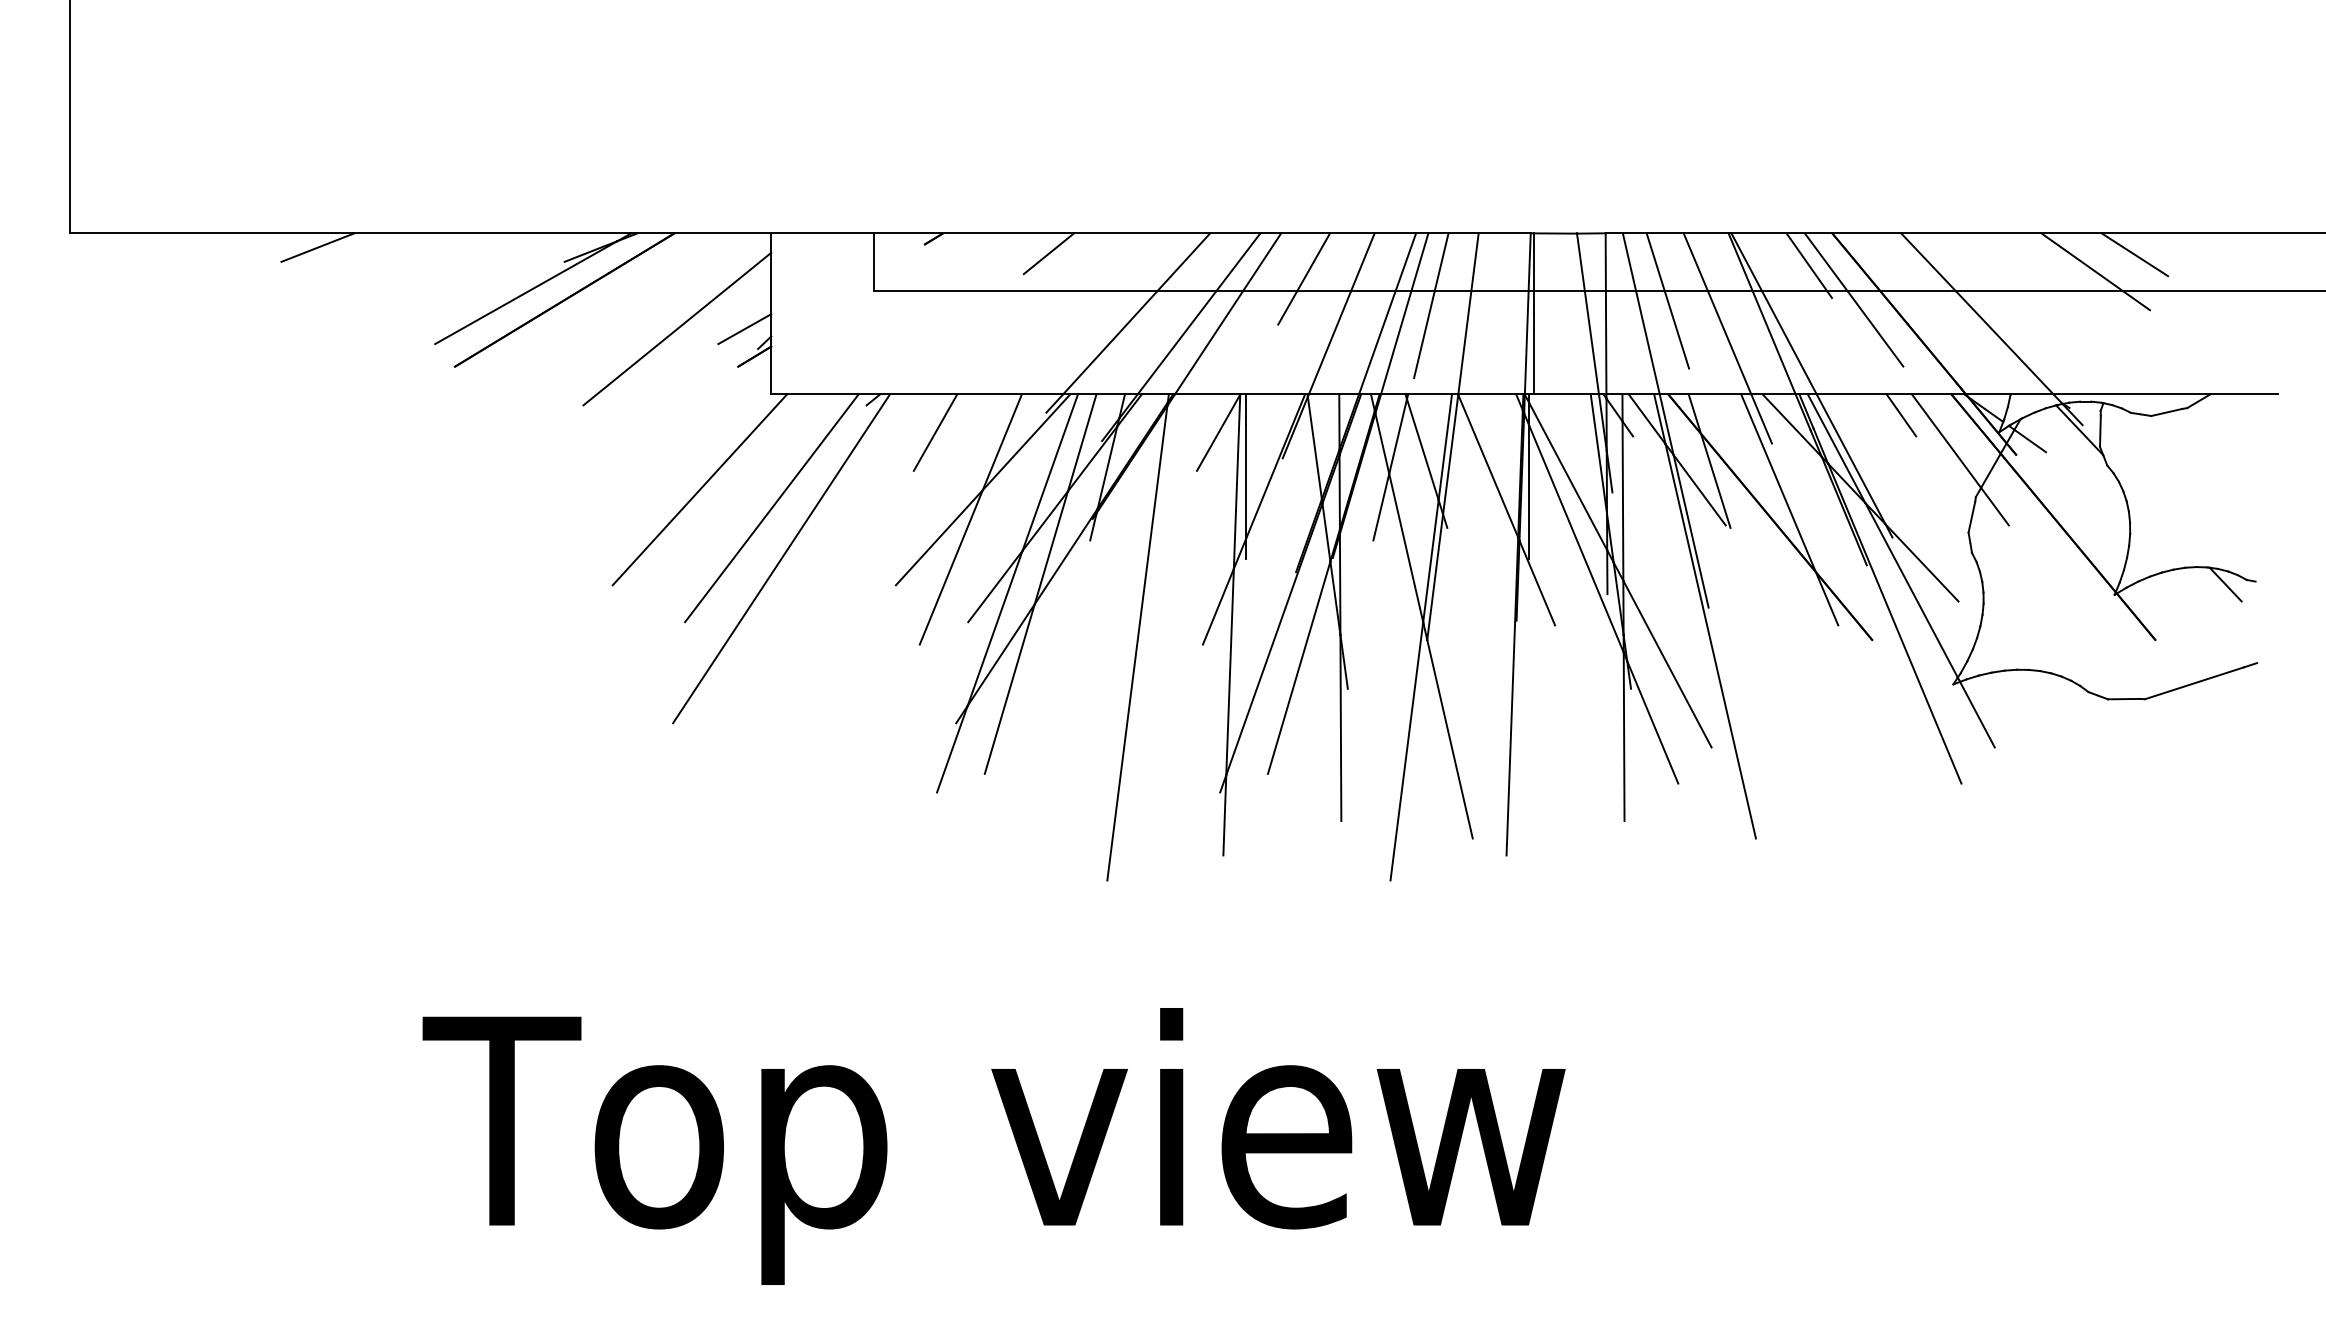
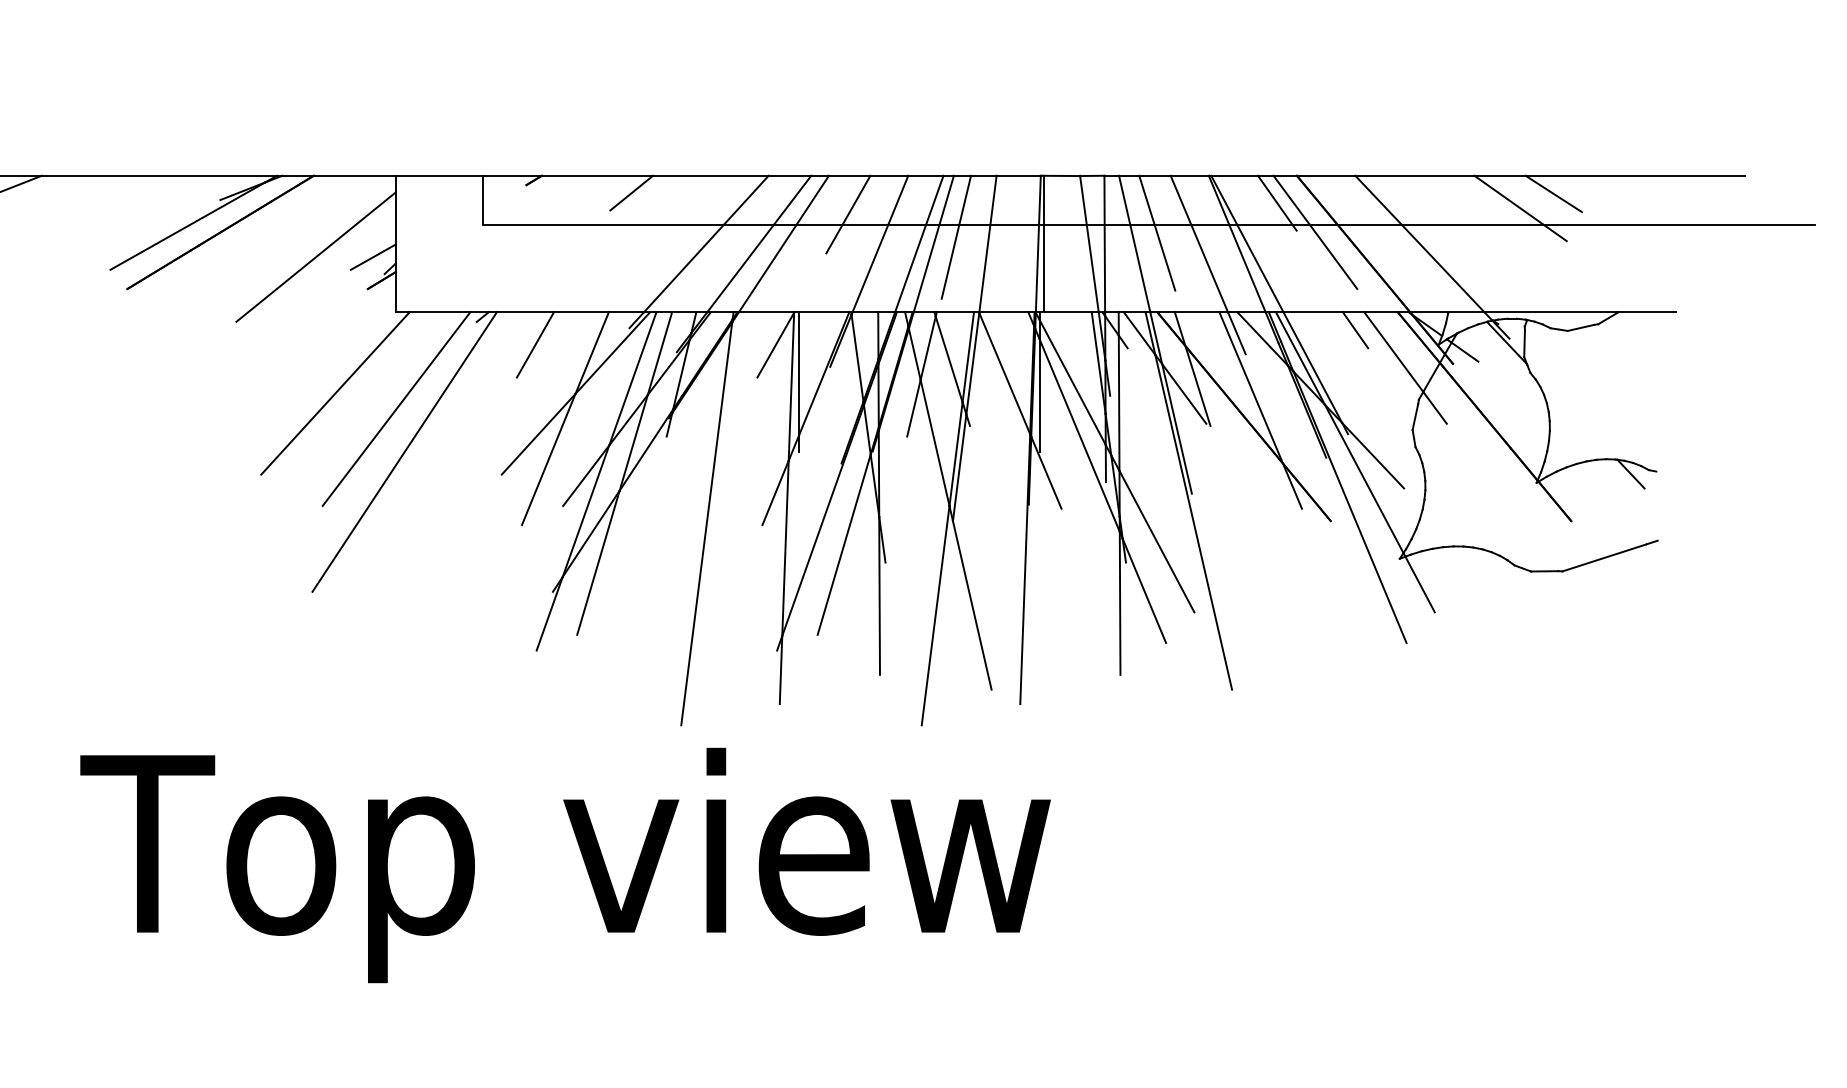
text: (993, 1146) -> (565, 865), moved

